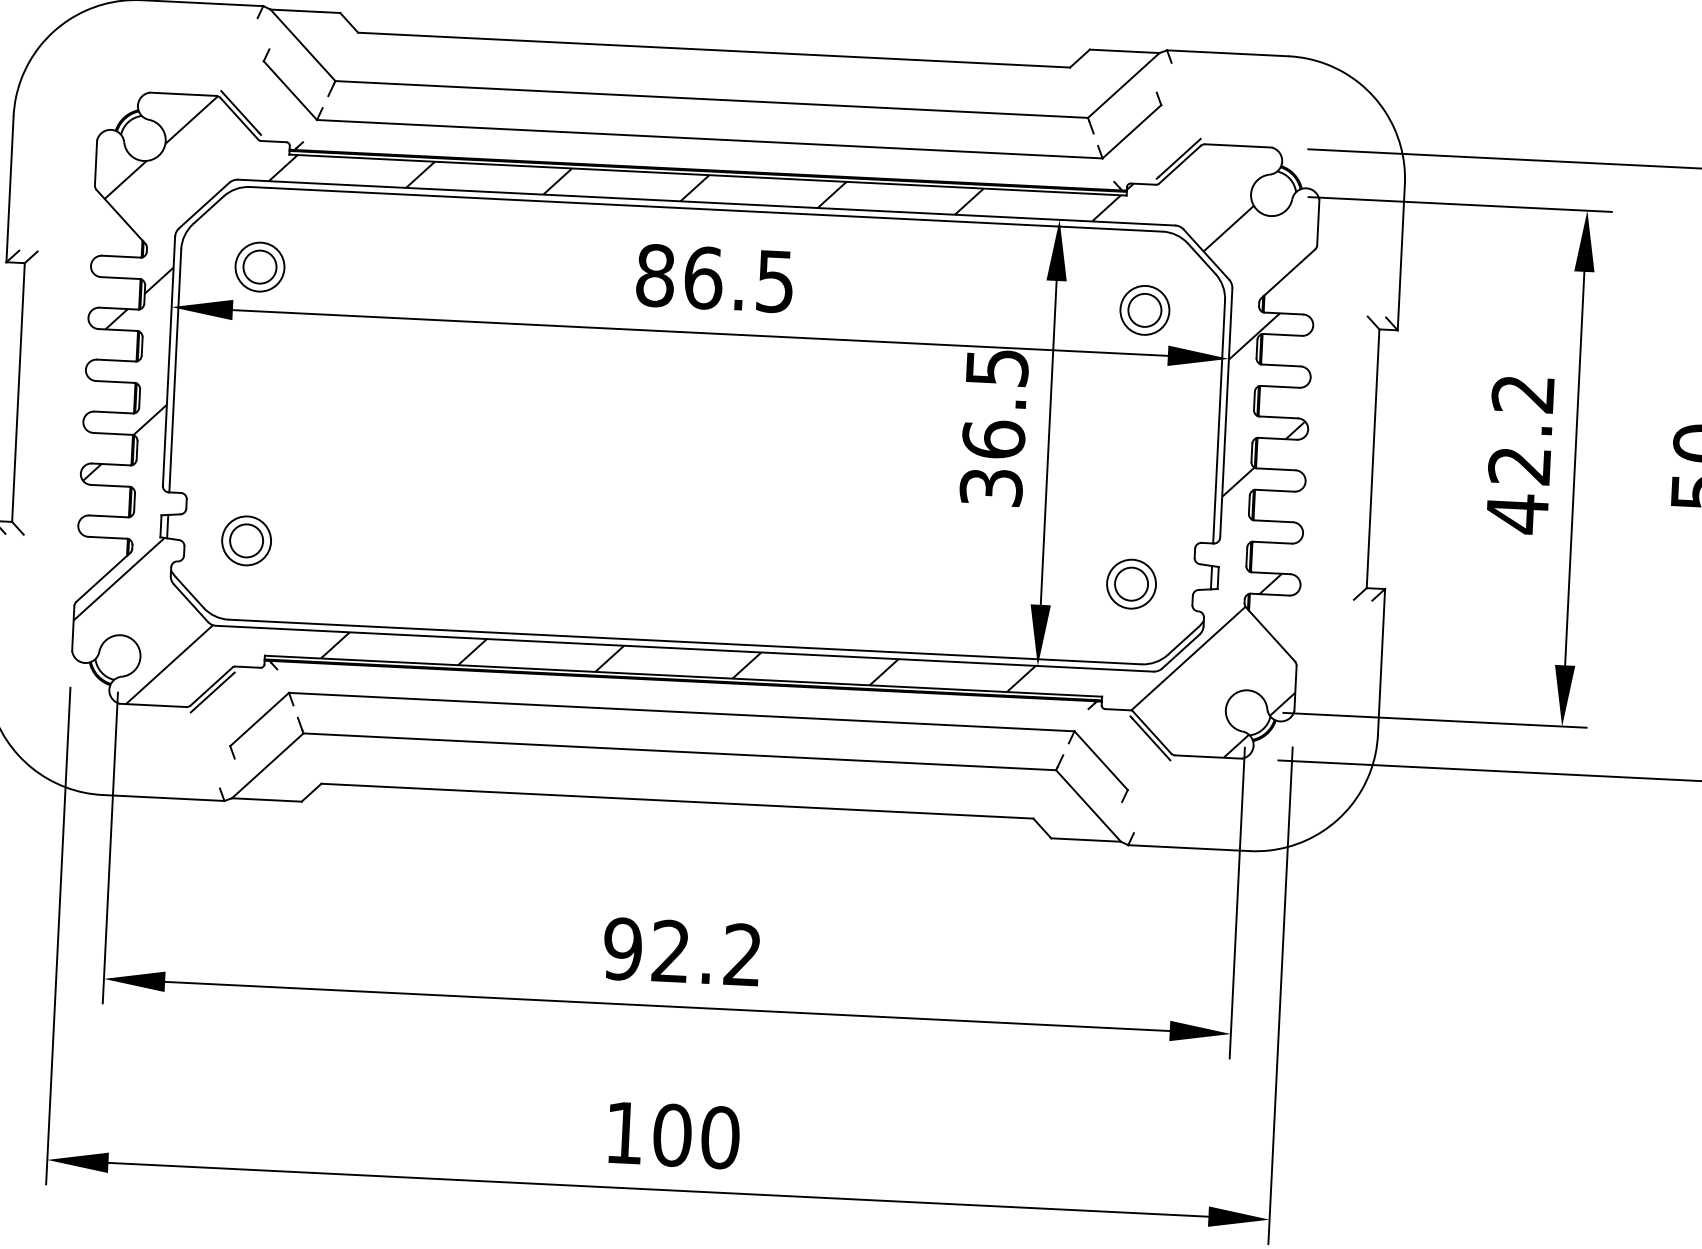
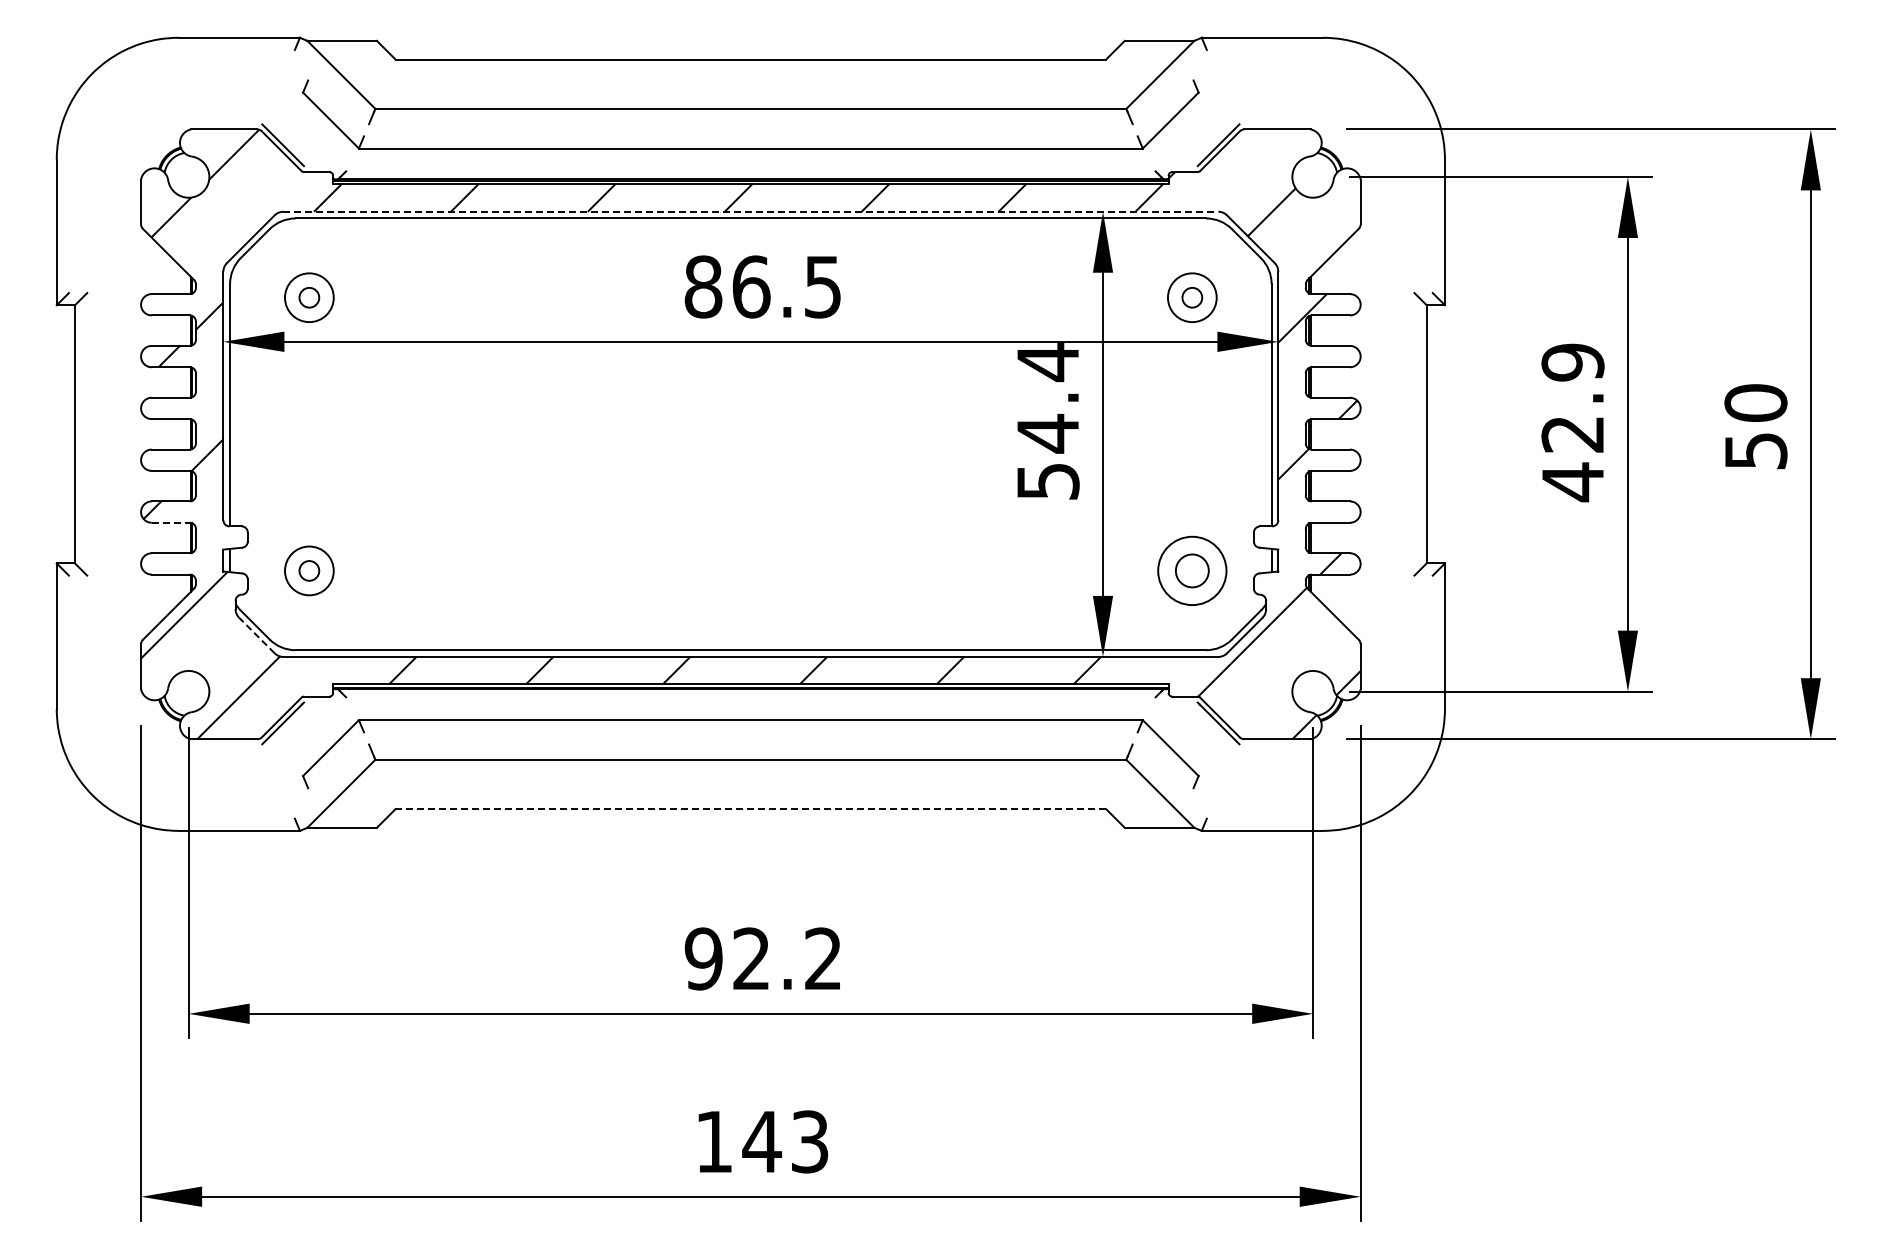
line: (706, 202) -> (750, 211), solid -> dashed
circle: (259, 266) -> (308, 297), size x0.6
circle: (1144, 310) -> (1191, 297), size x0.6
text: (1522, 393) -> (1572, 362), 42.2 -> 42.9
text: (993, 427) -> (1047, 421), 36.5 -> 54.4
line: (110, 485) -> (171, 522), solid -> dashed
circle: (245, 540) -> (308, 570), size x0.6
circle: (1130, 583) -> (1191, 570), size x1.4
line: (190, 603) -> (256, 635), solid -> dashed
line: (677, 801) -> (750, 809), solid -> dashed
text: (695, 1136) -> (785, 1141), 100 -> 143

